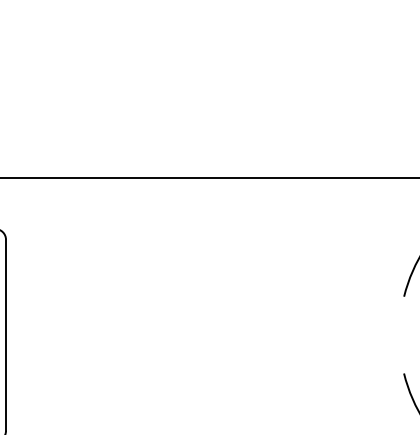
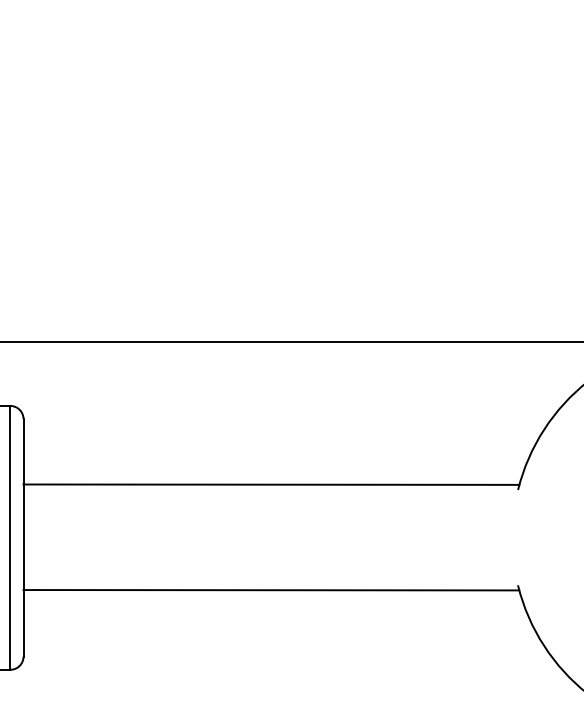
line: (205, 292) -> (271, 484), added
line: (205, 377) -> (271, 590), added

